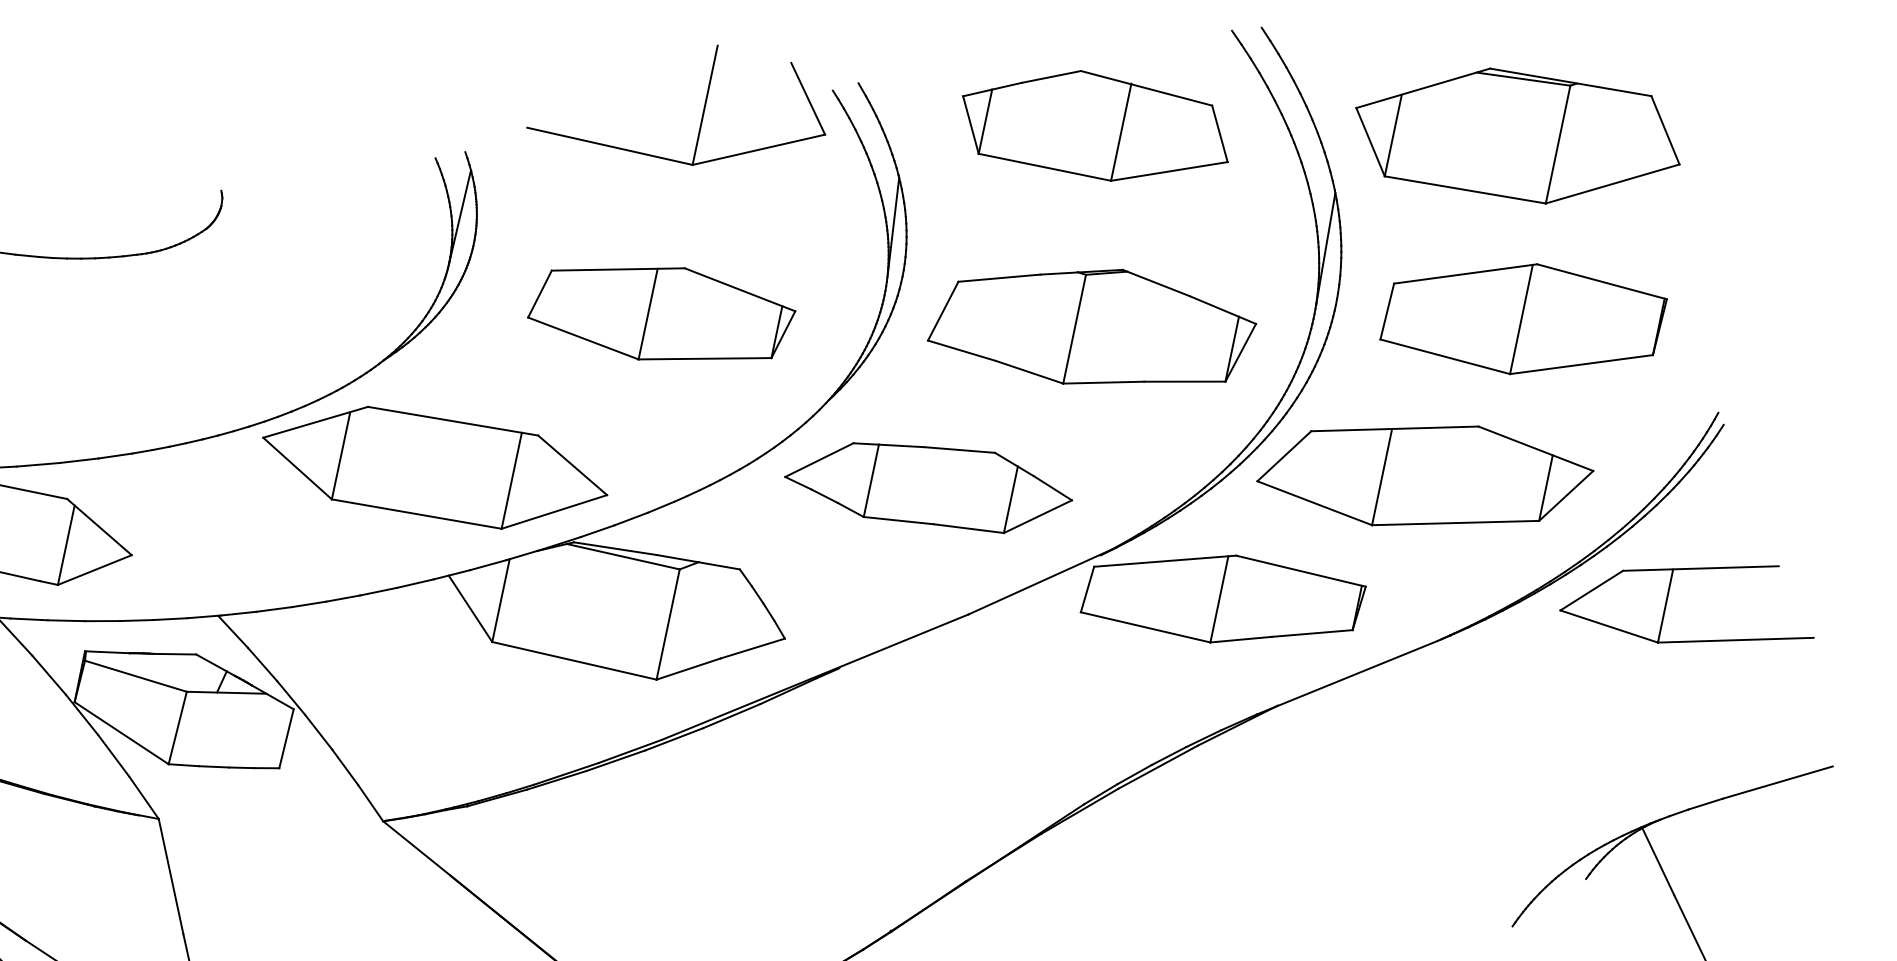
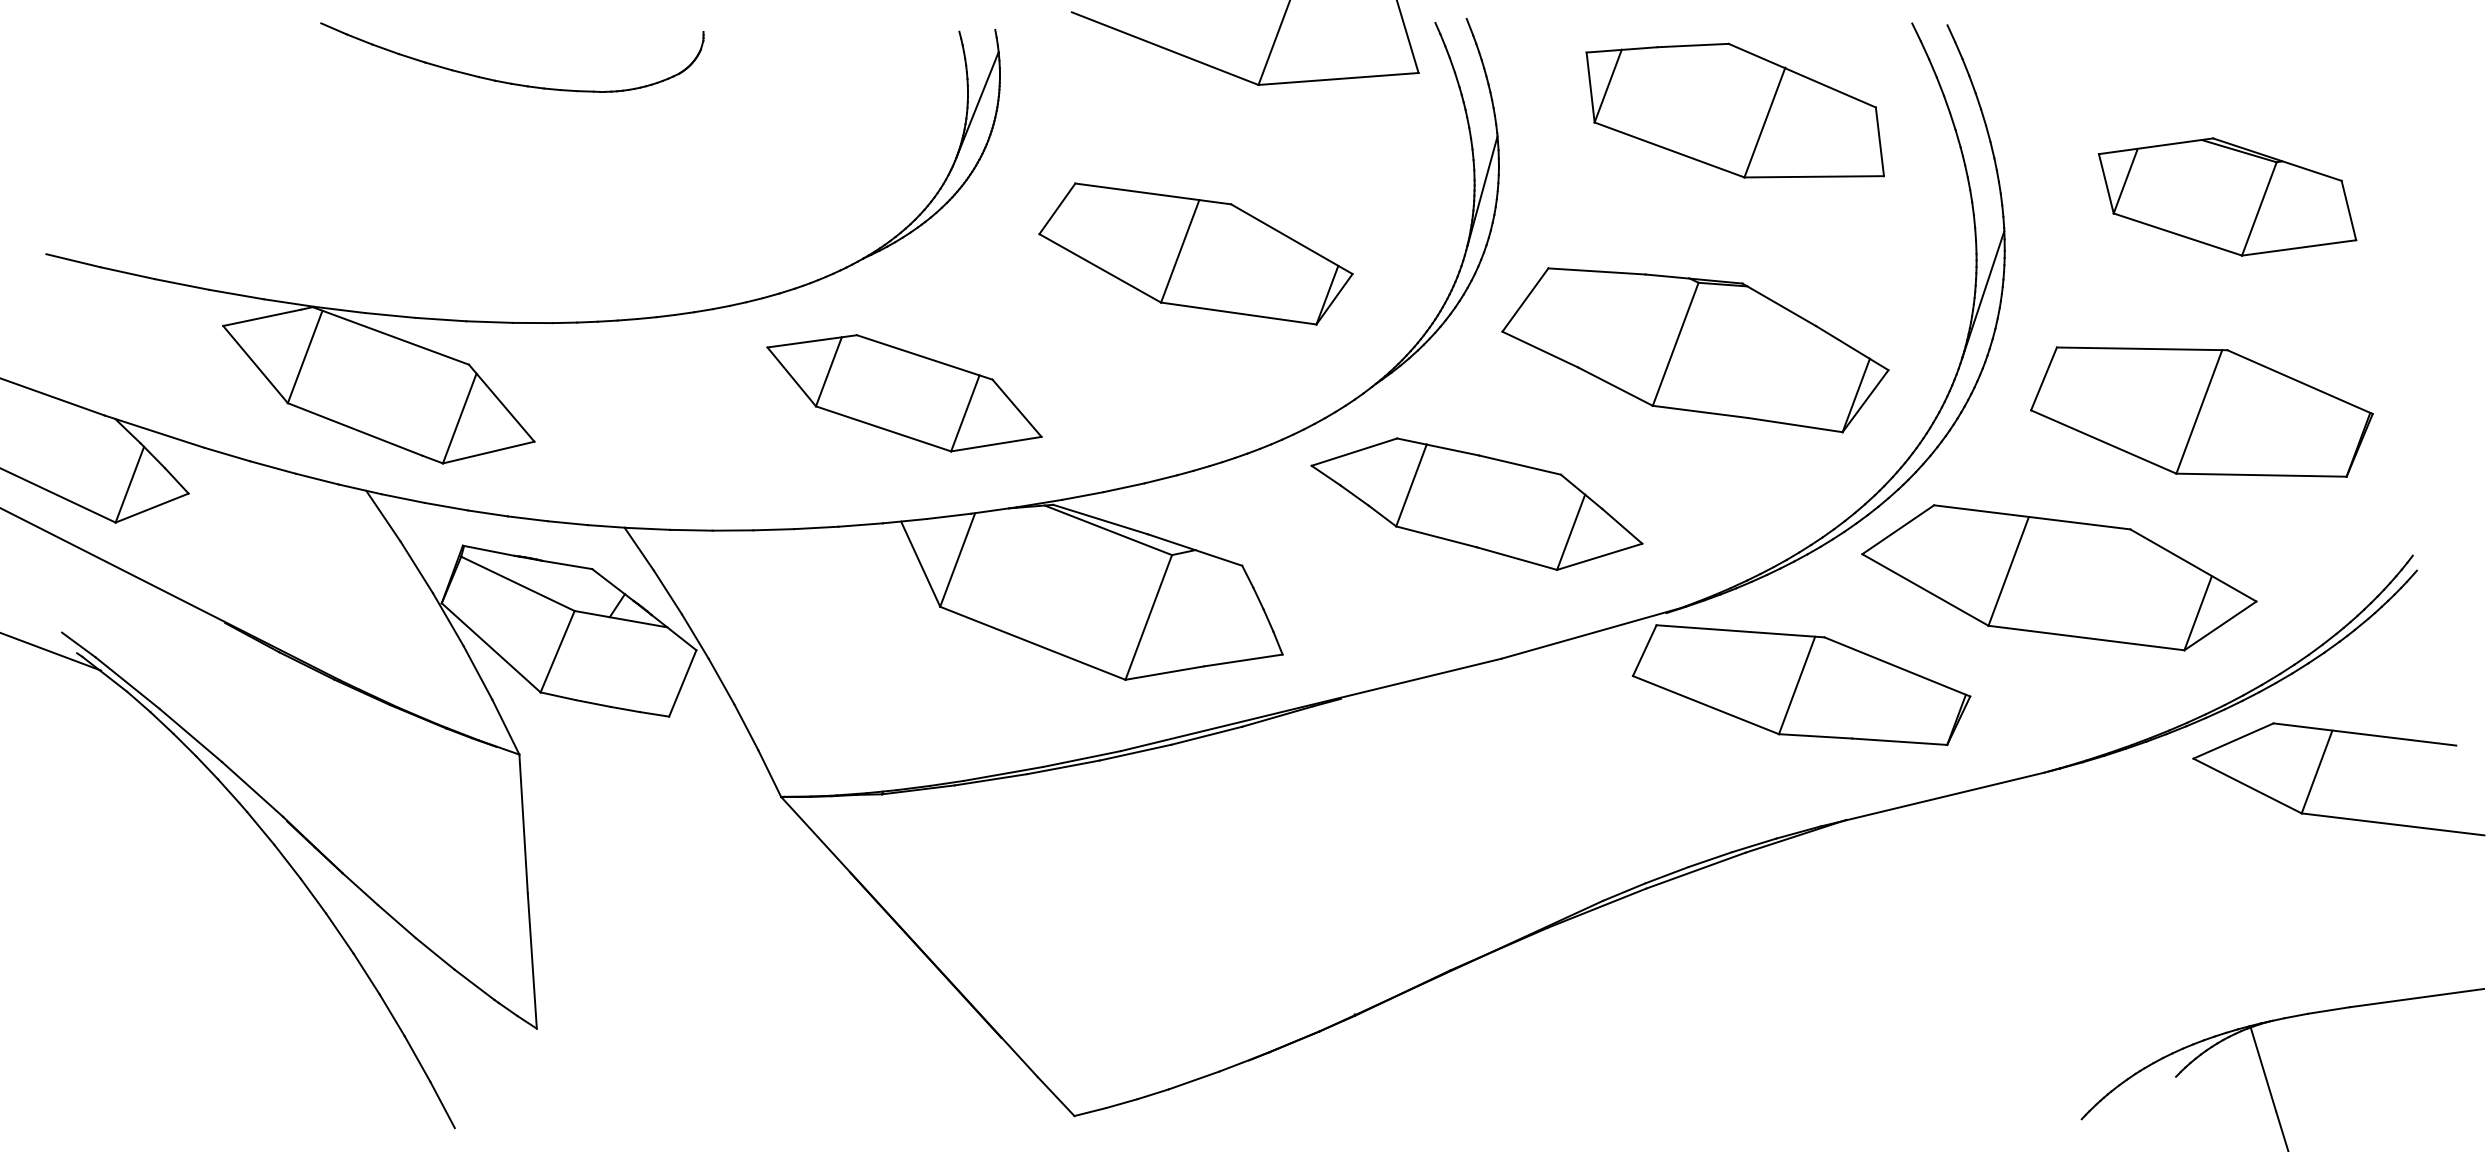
part: (1517, 135) -> (2227, 196), size x0.7
part: (435, 467) -> (904, 393), size x0.7

